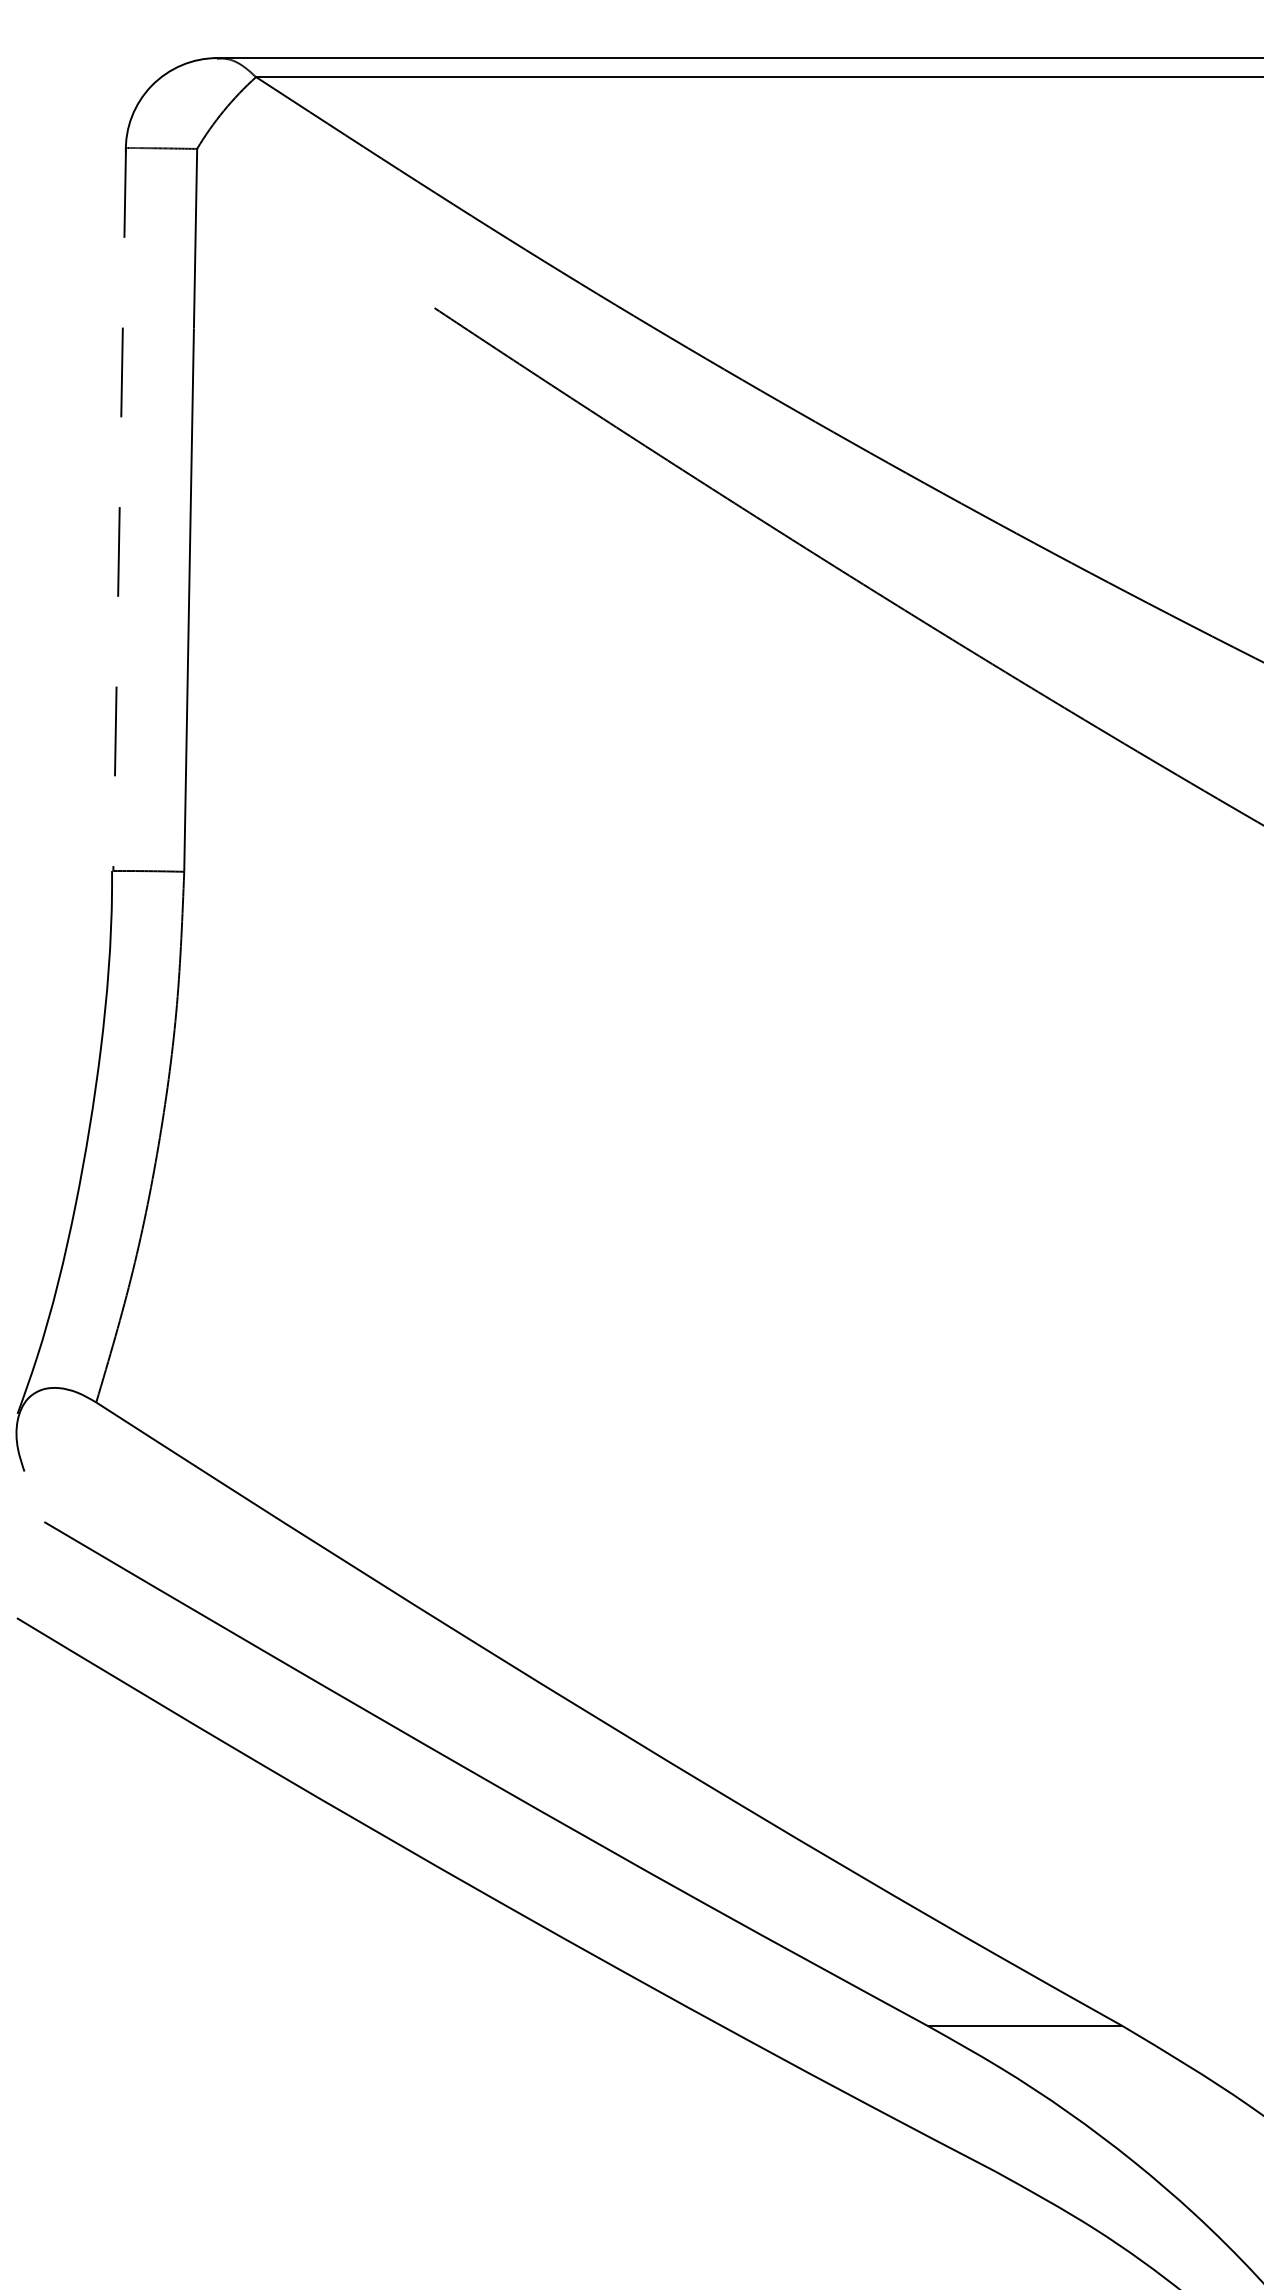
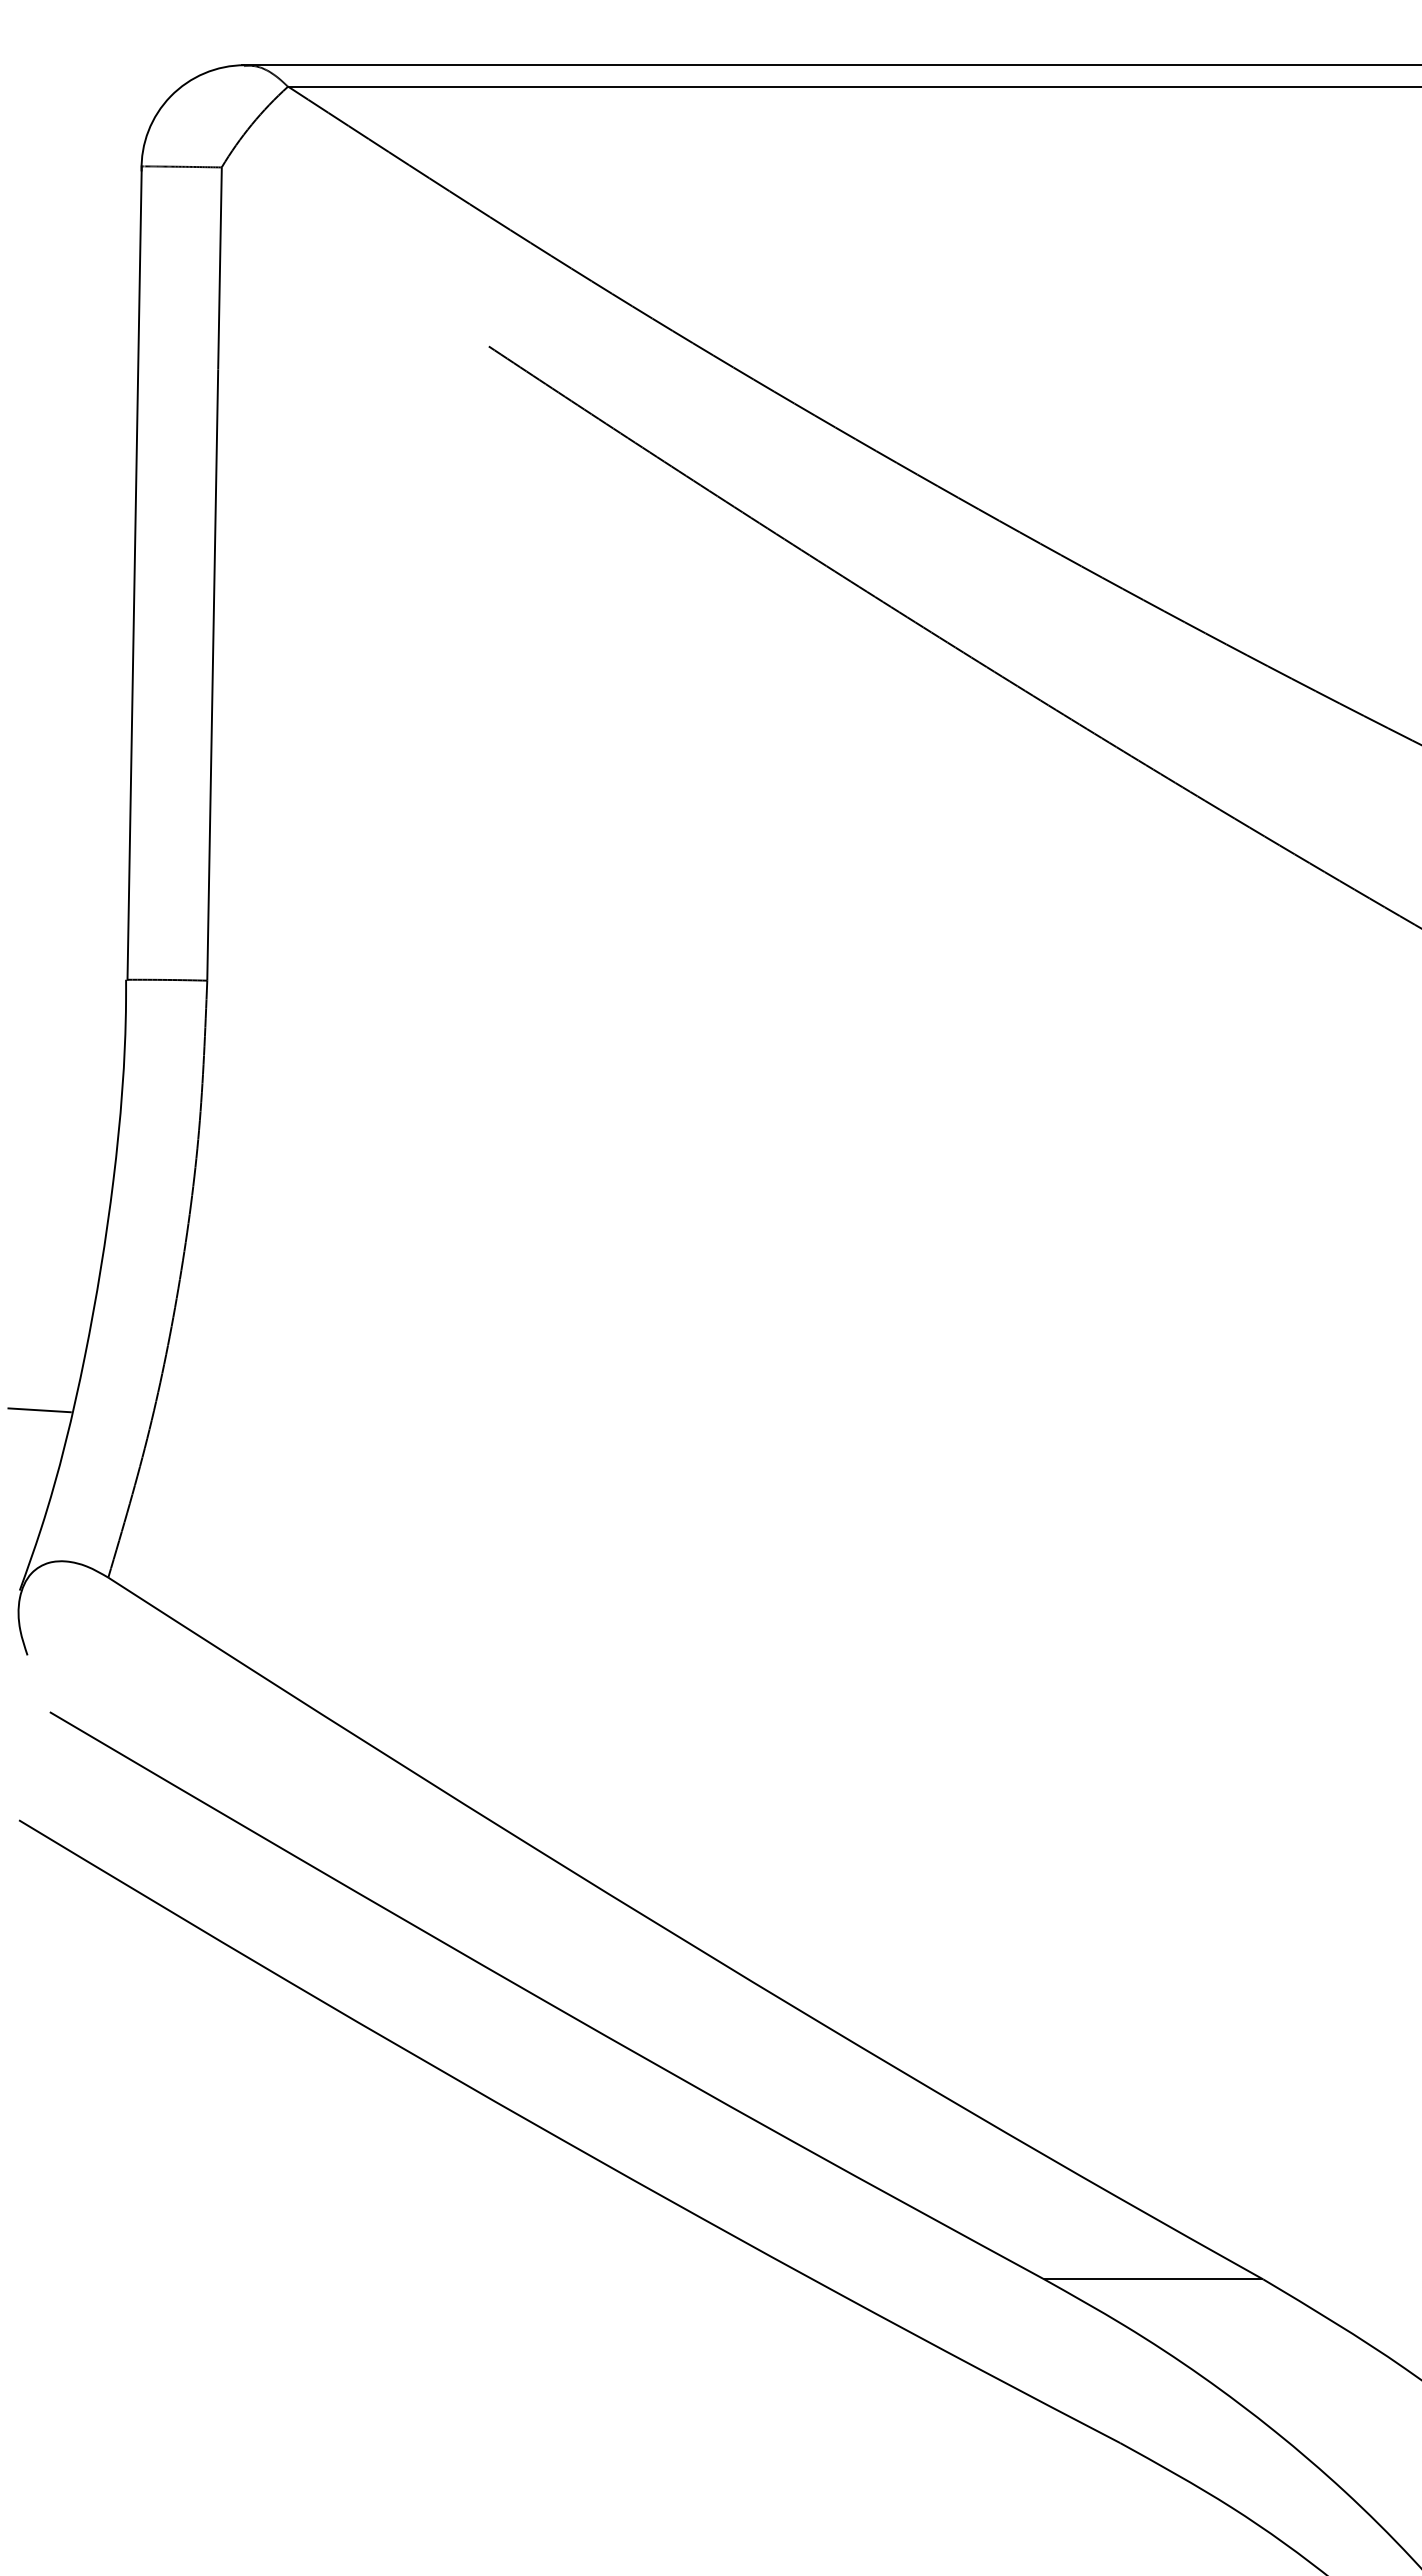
line: (119, 509) -> (134, 573), dashed -> solid
line: (35, 1253) -> (39, 1410), added

